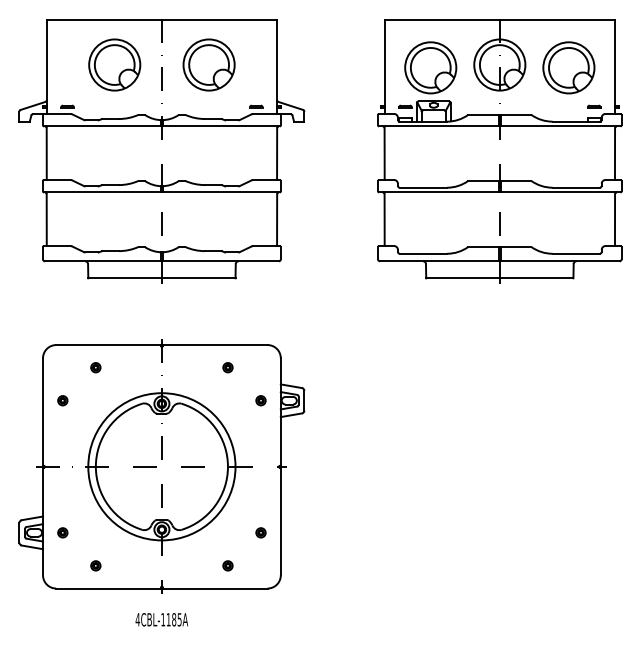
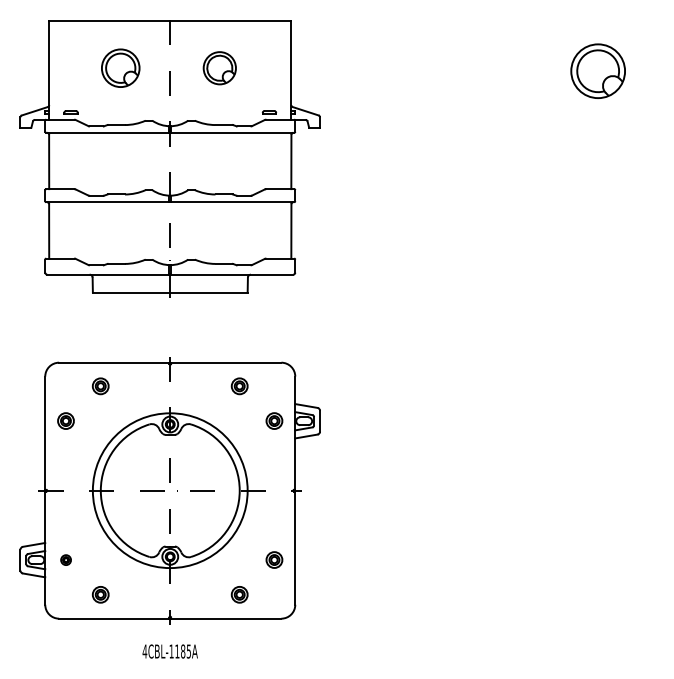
part: (114, 64) -> (120, 67), size x0.7
part: (208, 64) -> (219, 67), size x0.6
part: (499, 151) -> (525, 159), removed
part: (95, 367) -> (100, 386), size x1.6
part: (227, 367) -> (239, 386), size x1.6
part: (62, 400) -> (65, 420), size x1.6
part: (260, 400) -> (273, 420), size x1.6
part: (260, 532) -> (273, 559), size x1.6
part: (95, 565) -> (100, 594), size x1.6
part: (227, 565) -> (239, 594), size x1.6

